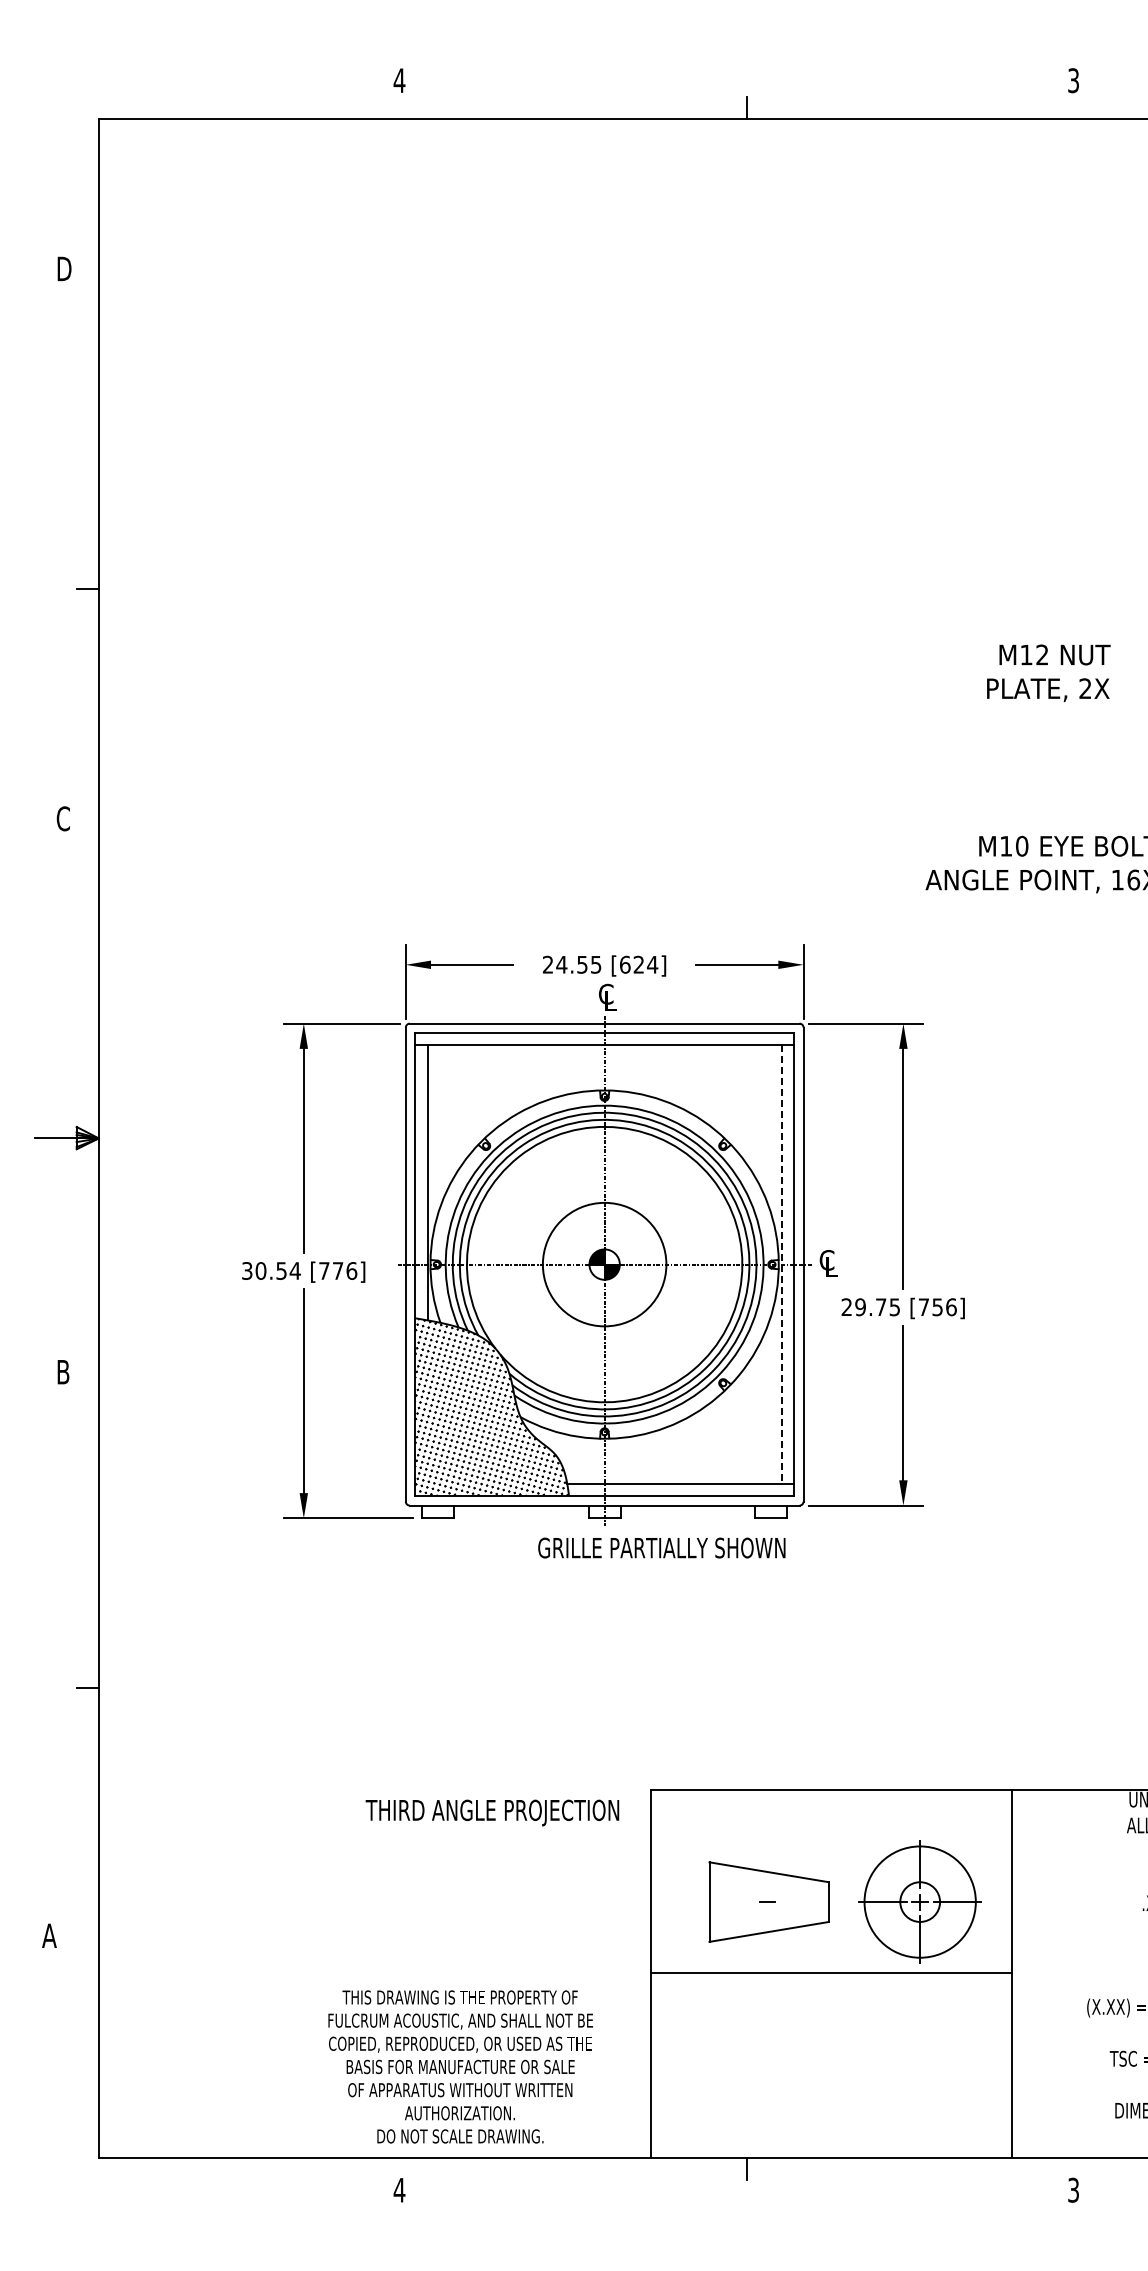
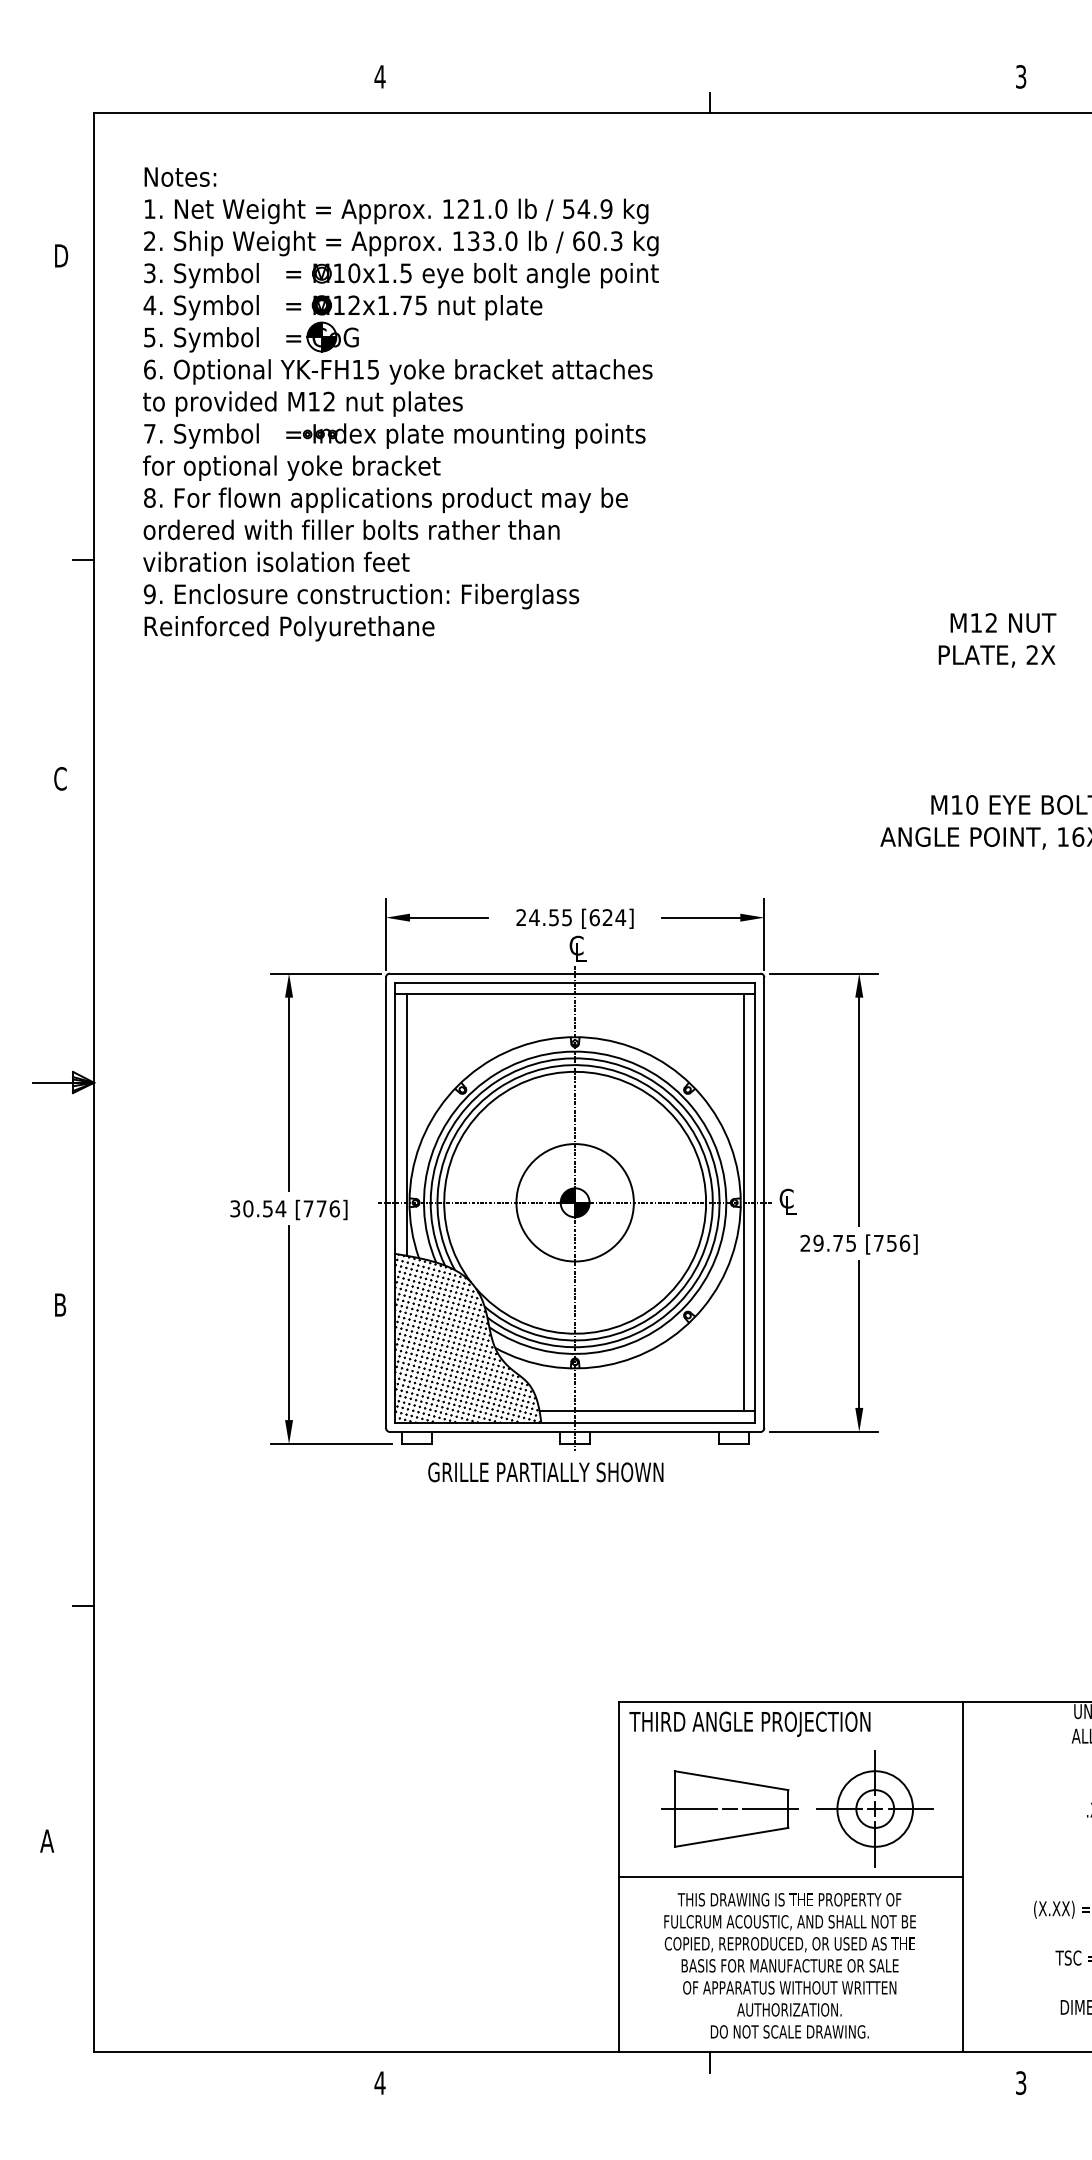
part: (421, 424) -> (400, 403), added
line: (781, 1265) -> (743, 1203), dashed -> solid
text: (661, 1547) -> (545, 1471), moved
text: (492, 1812) -> (749, 1723), moved
circle: (919, 1901) -> (874, 1808), size x0.71
line: (724, 1902) -> (689, 1809), added
line: (810, 1902) -> (770, 1809), added
text: (460, 2066) -> (789, 1965), moved

